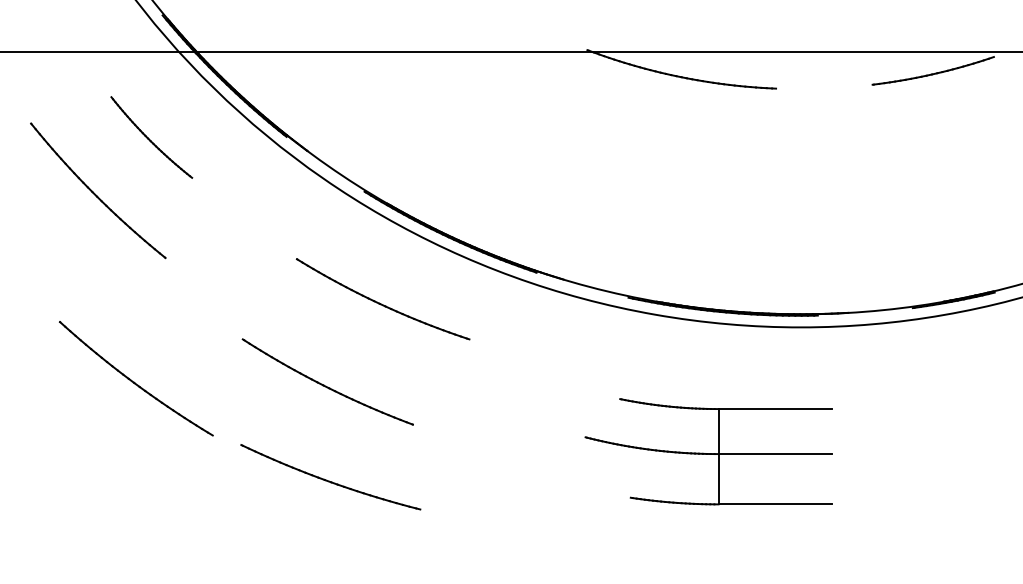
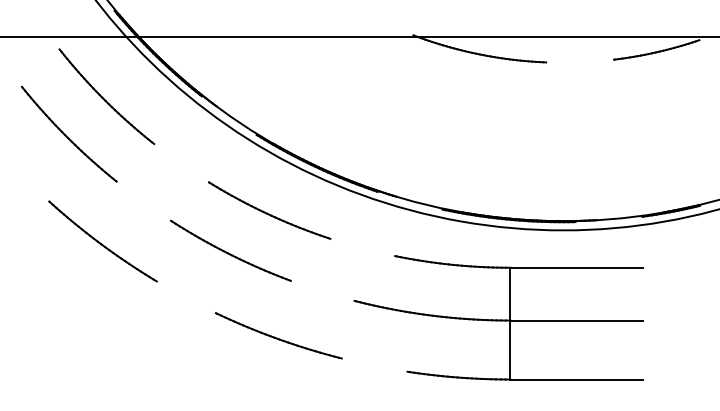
part: (151, 137) -> (106, 96), size x1.67
part: (135, 378) -> (102, 241), moved
part: (327, 381) -> (230, 250), moved
part: (708, 451) -> (498, 317), size x1.67
part: (330, 476) -> (278, 335), moved

